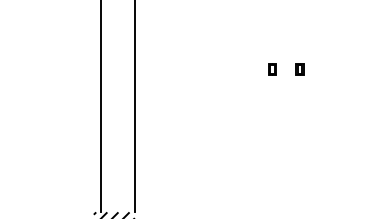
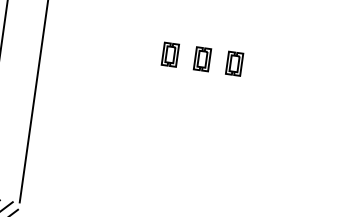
part: (244, 69) -> (170, 54), added
part: (272, 69) -> (202, 59), size x1.67
part: (299, 69) -> (233, 63), size x1.67

